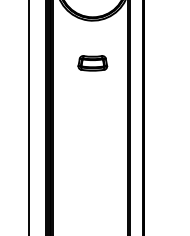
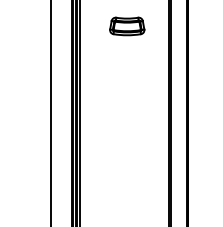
part: (92, 63) -> (126, 26), moved

